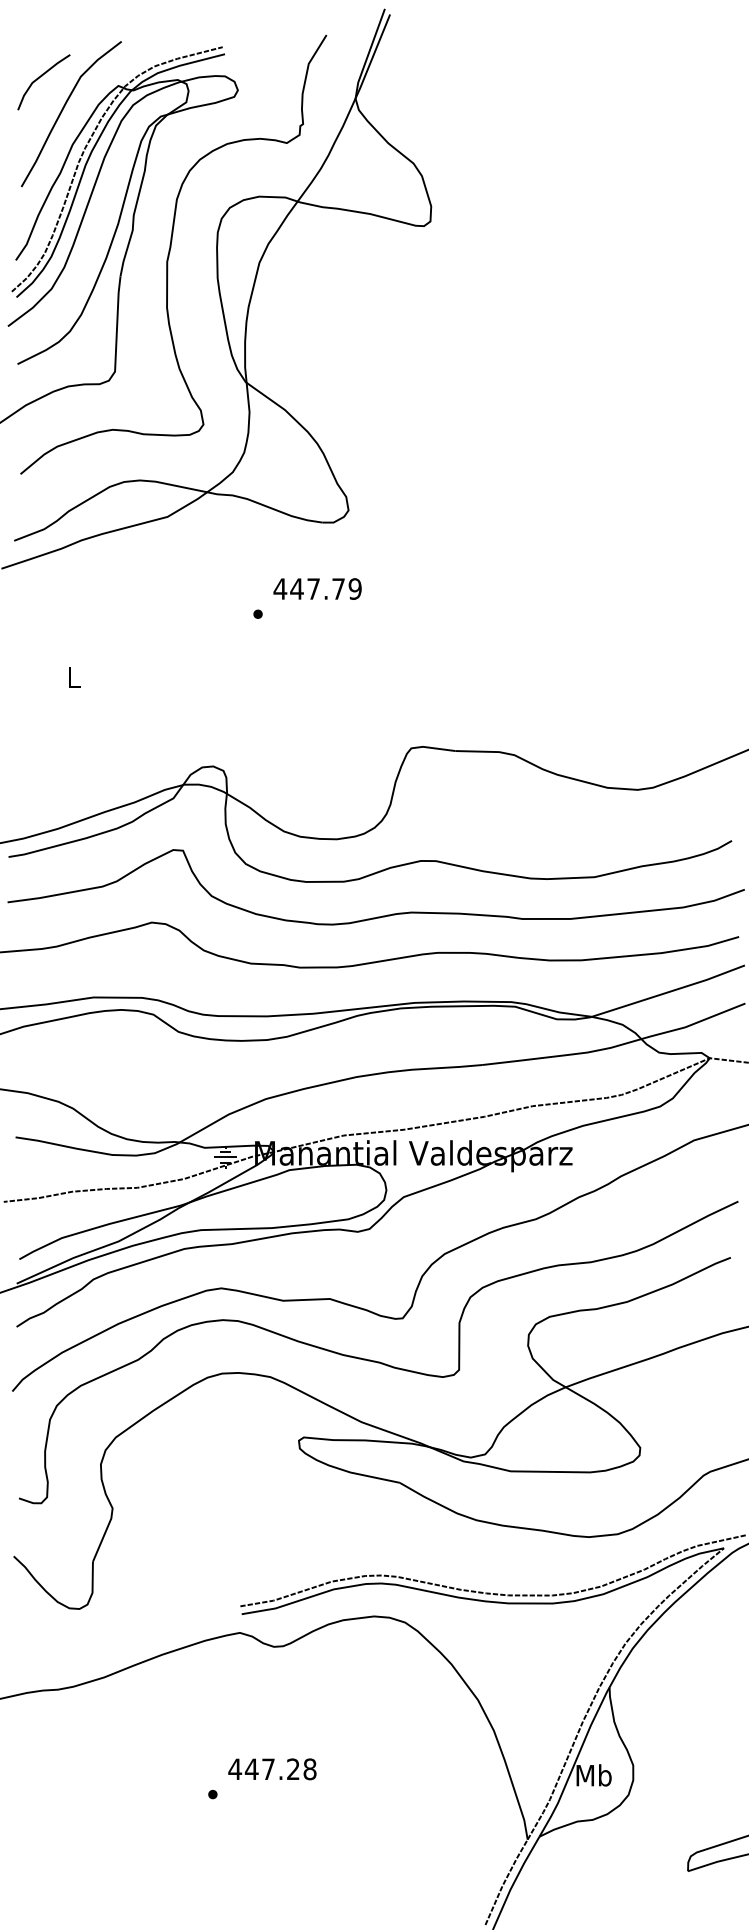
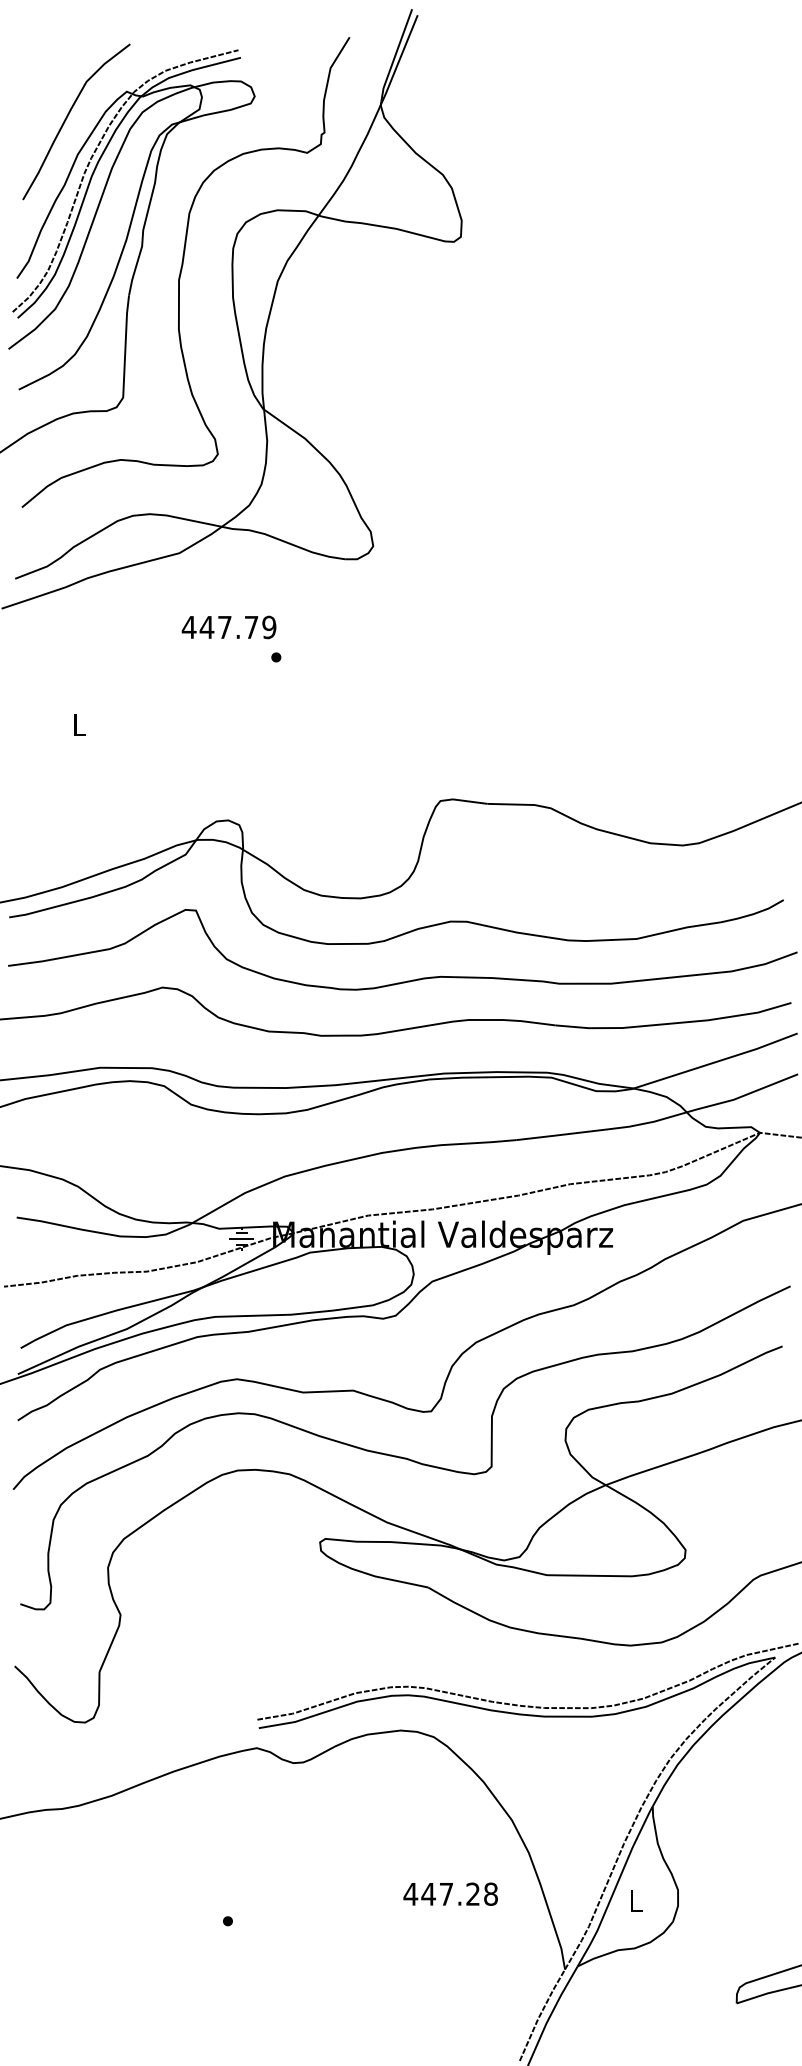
line: (39, 78) -> (42, 83), removed
text: (317, 589) -> (228, 627), moved
text: (272, 1768) -> (450, 1893), moved
text: (593, 1775) -> (635, 1900), Mb -> L

